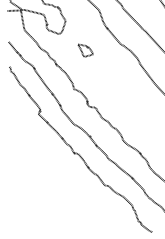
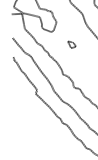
part: (85, 50) -> (71, 44), size x0.7

